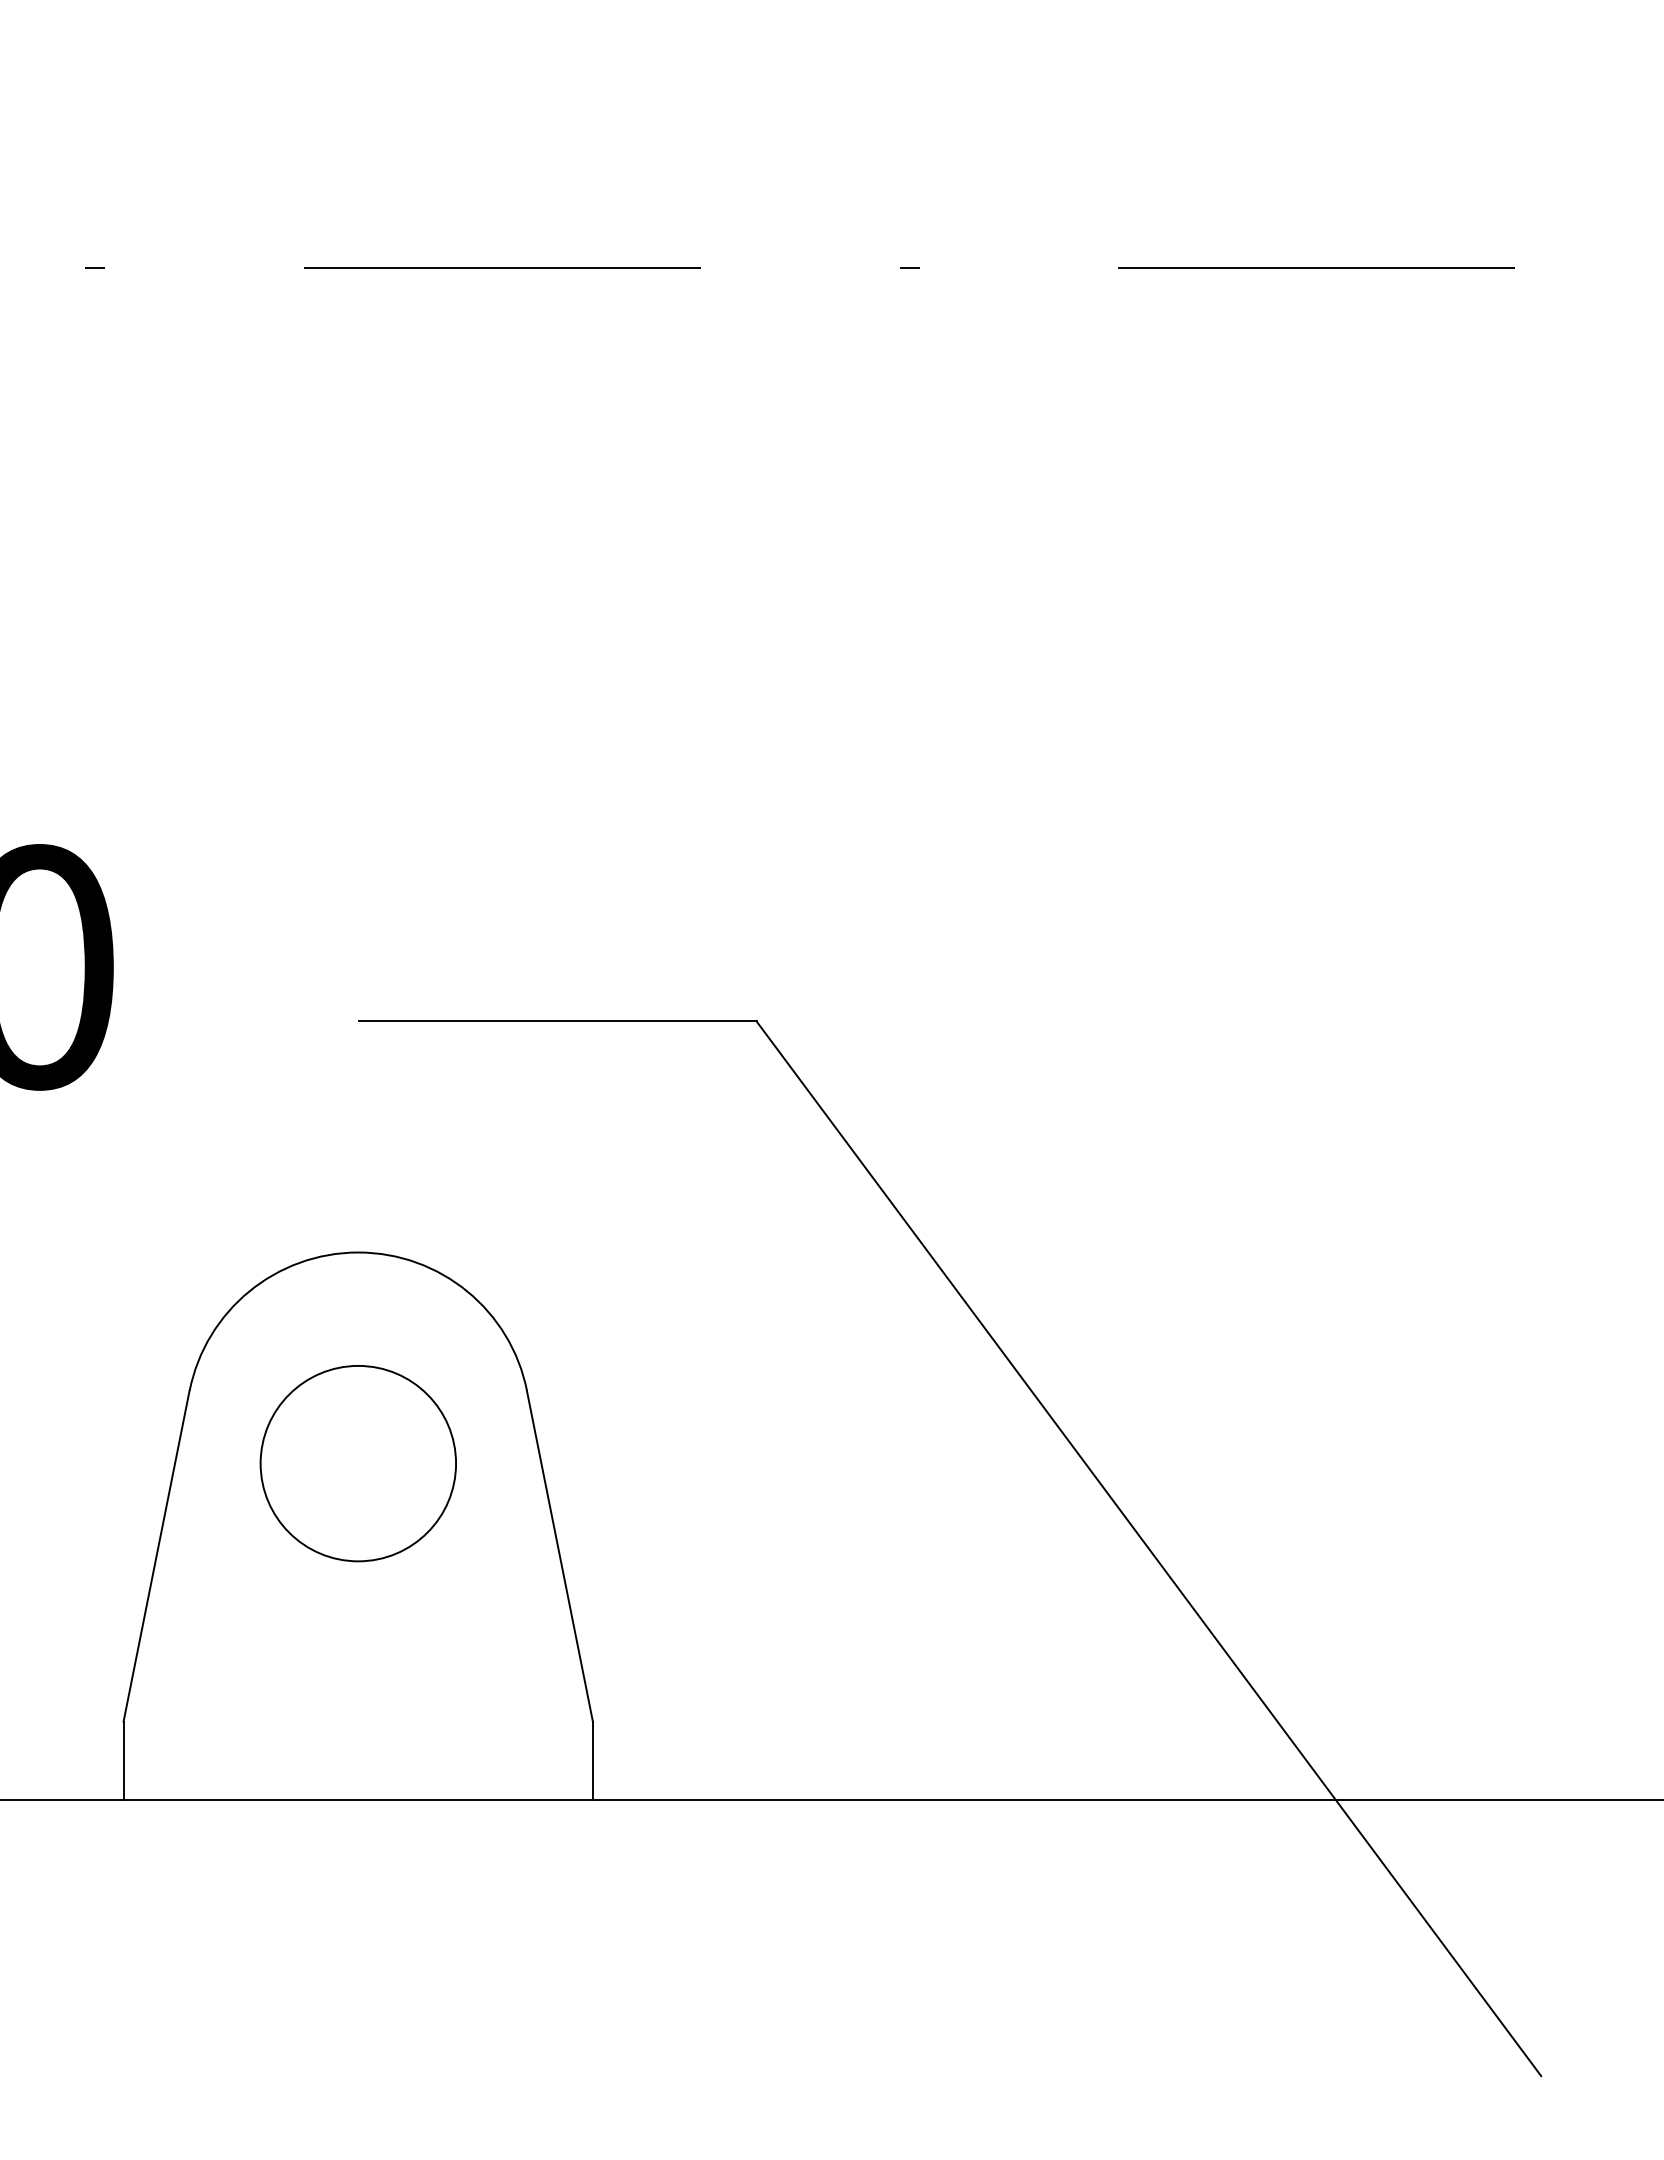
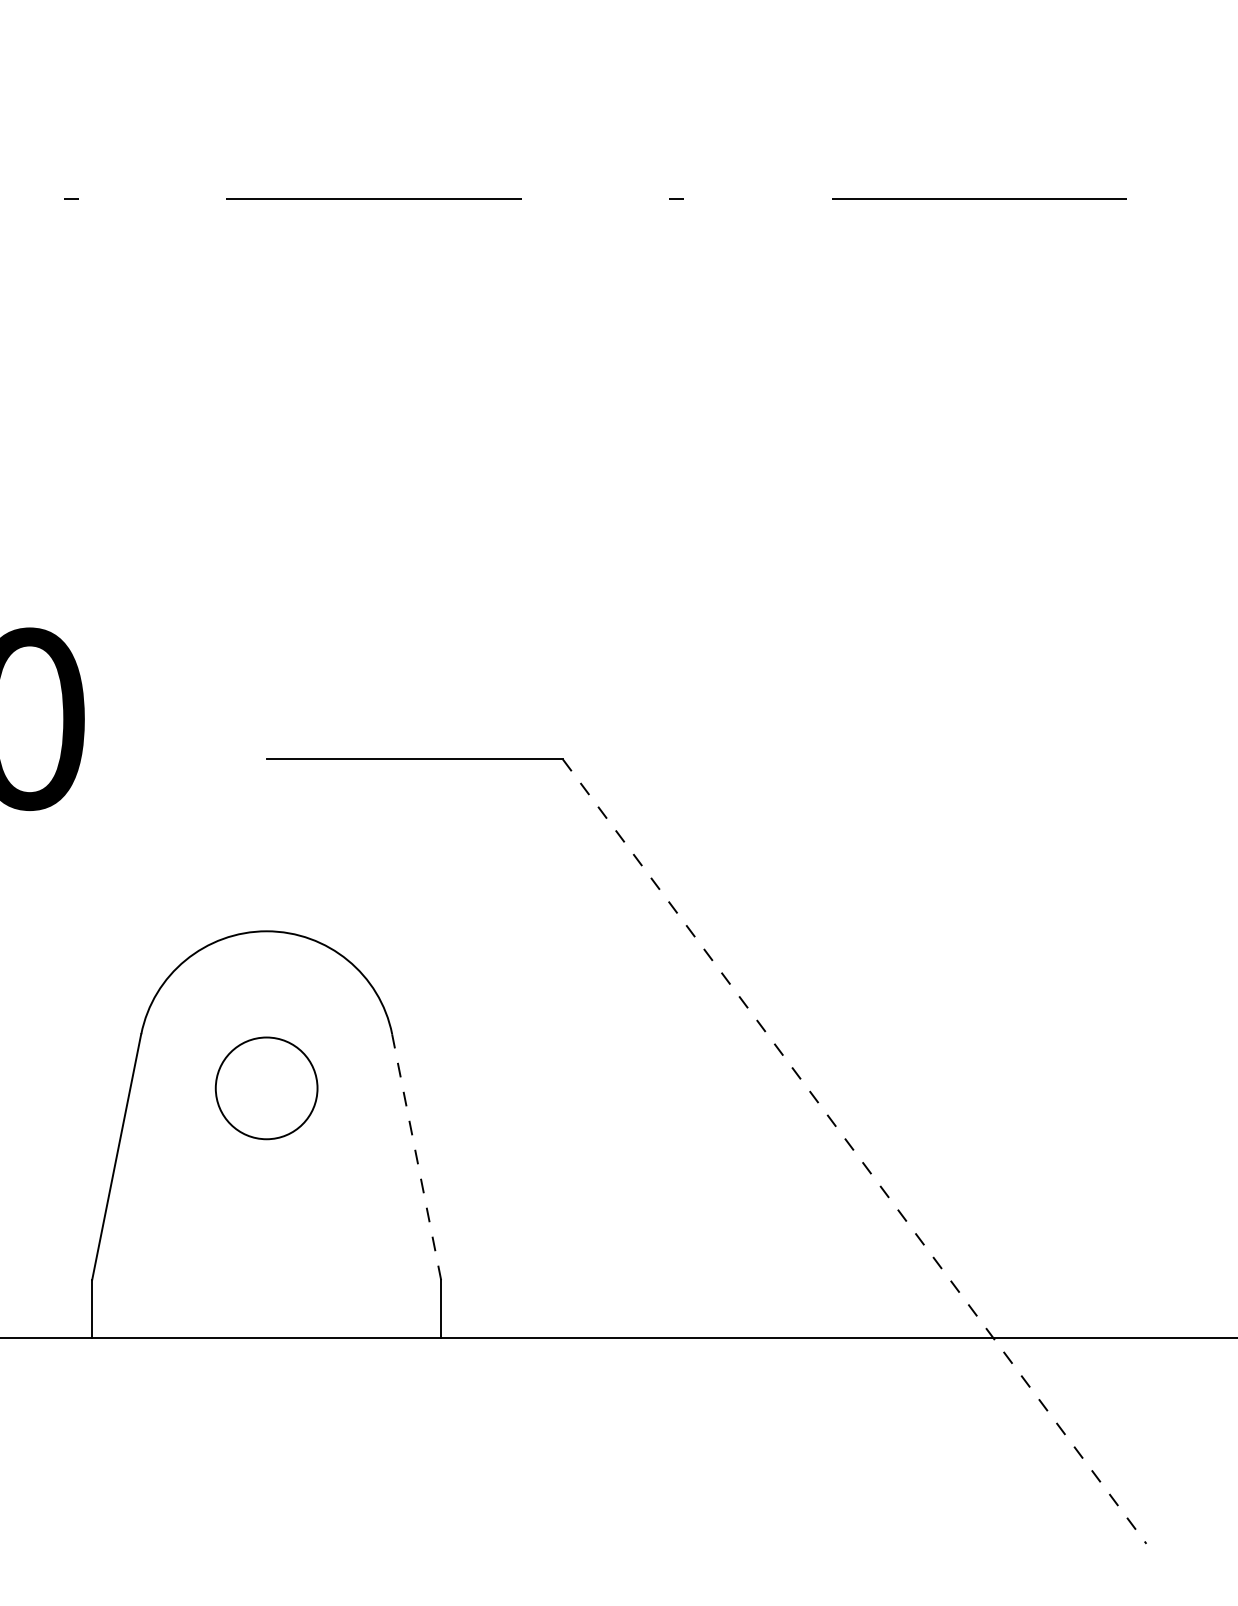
circle: (357, 1463) -> (266, 1088), size x0.7
line: (1149, 1549) -> (855, 1152), solid -> dashed
line: (559, 1556) -> (416, 1157), solid -> dashed

